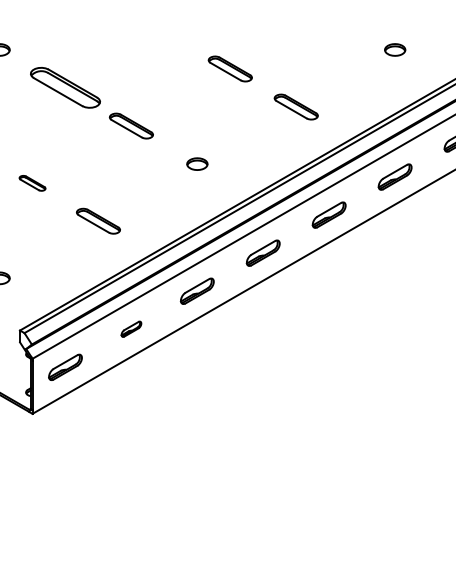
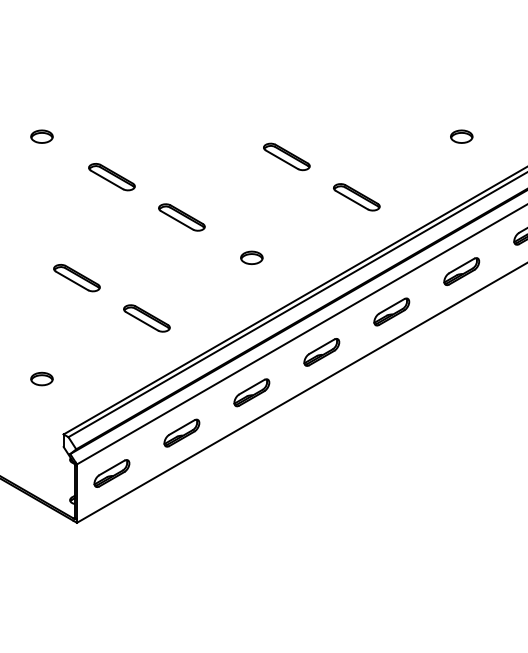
part: (65, 88) -> (111, 177), size x0.62
part: (32, 183) -> (76, 278), size x1.67
part: (131, 328) -> (181, 432), size x1.67

